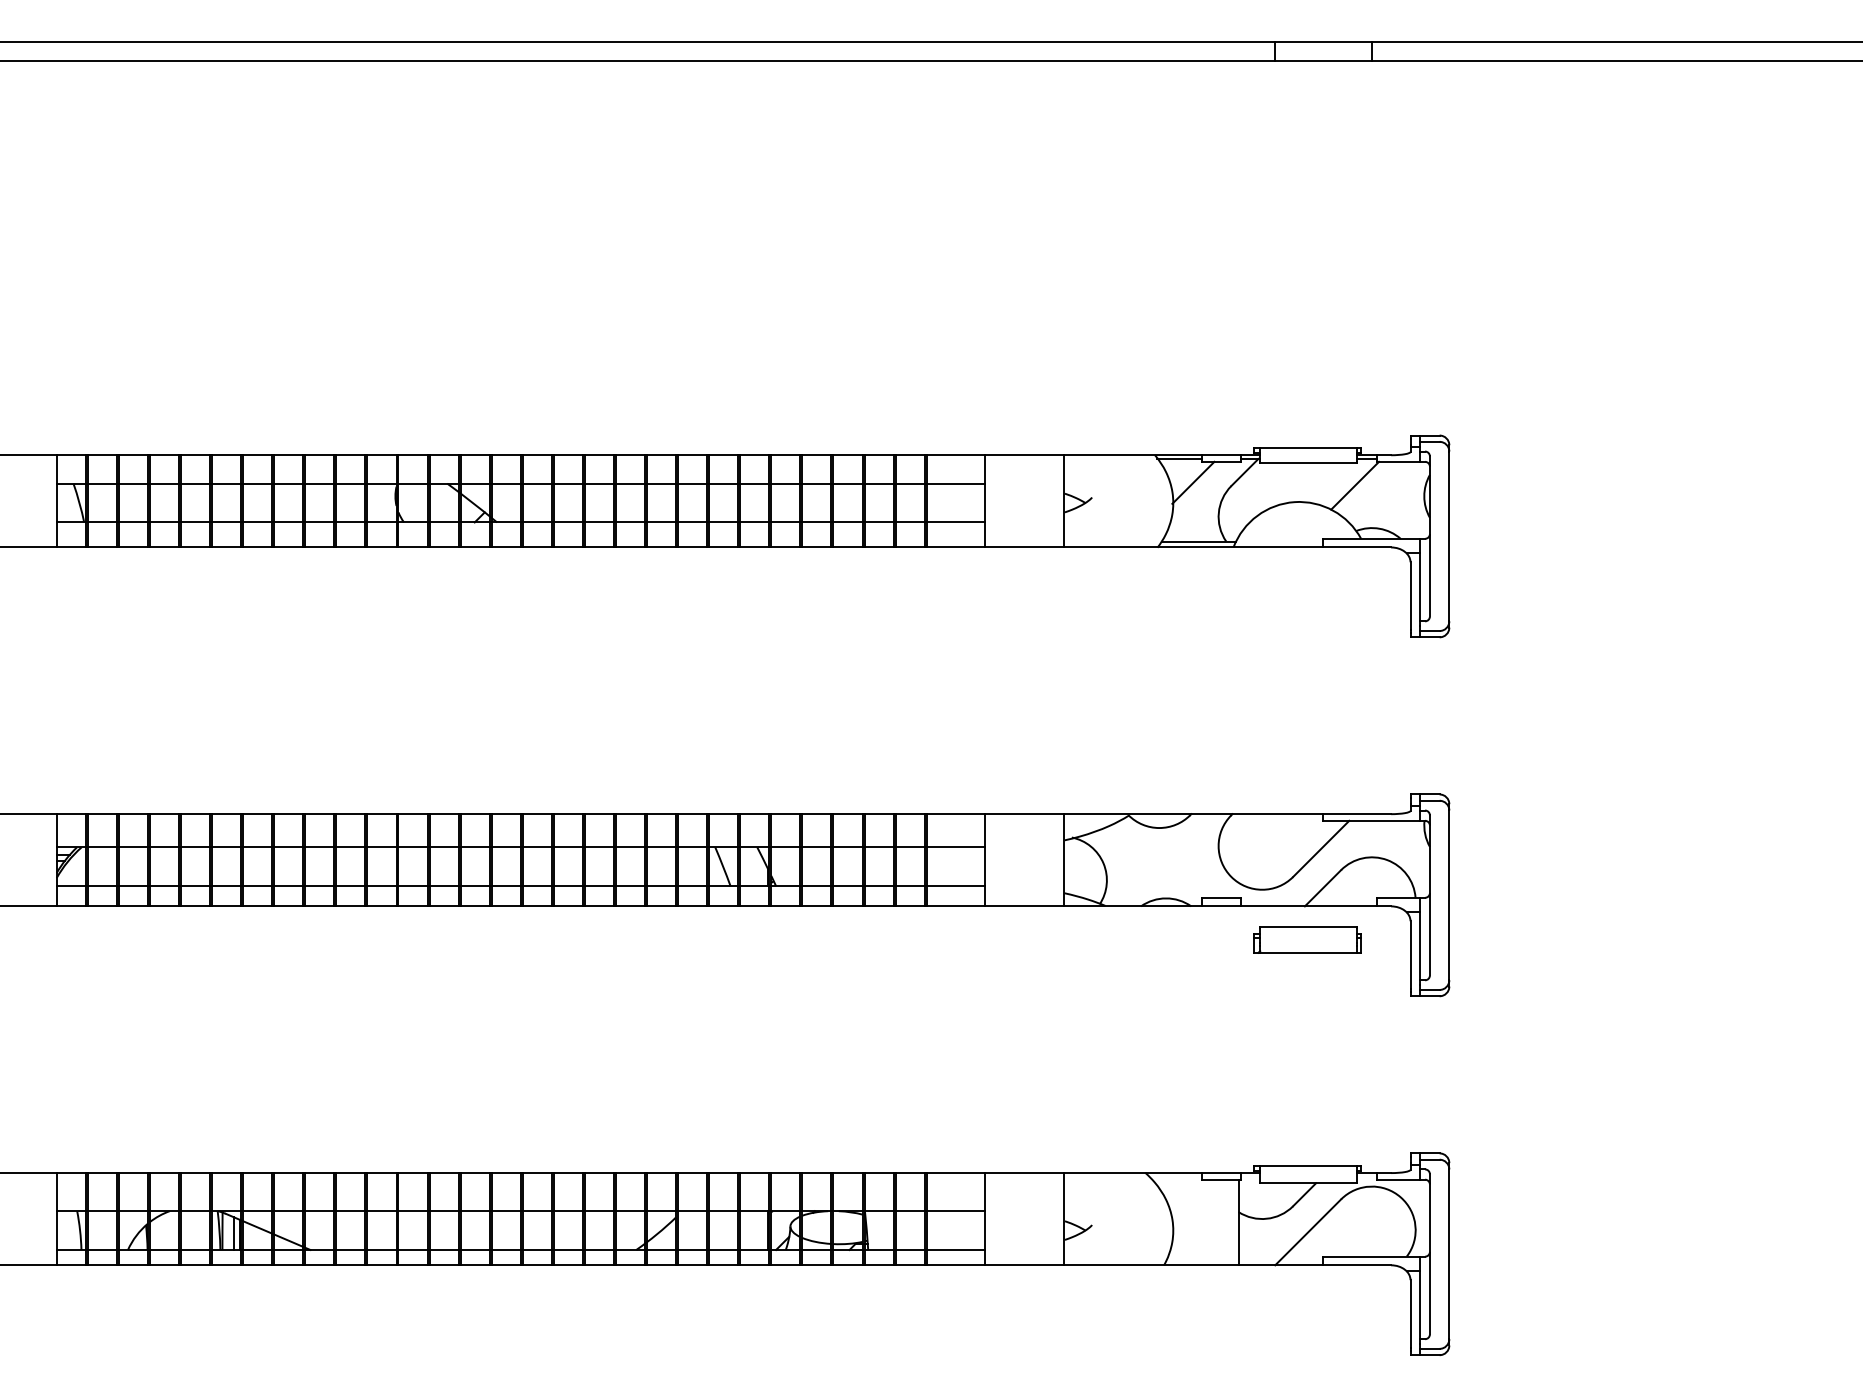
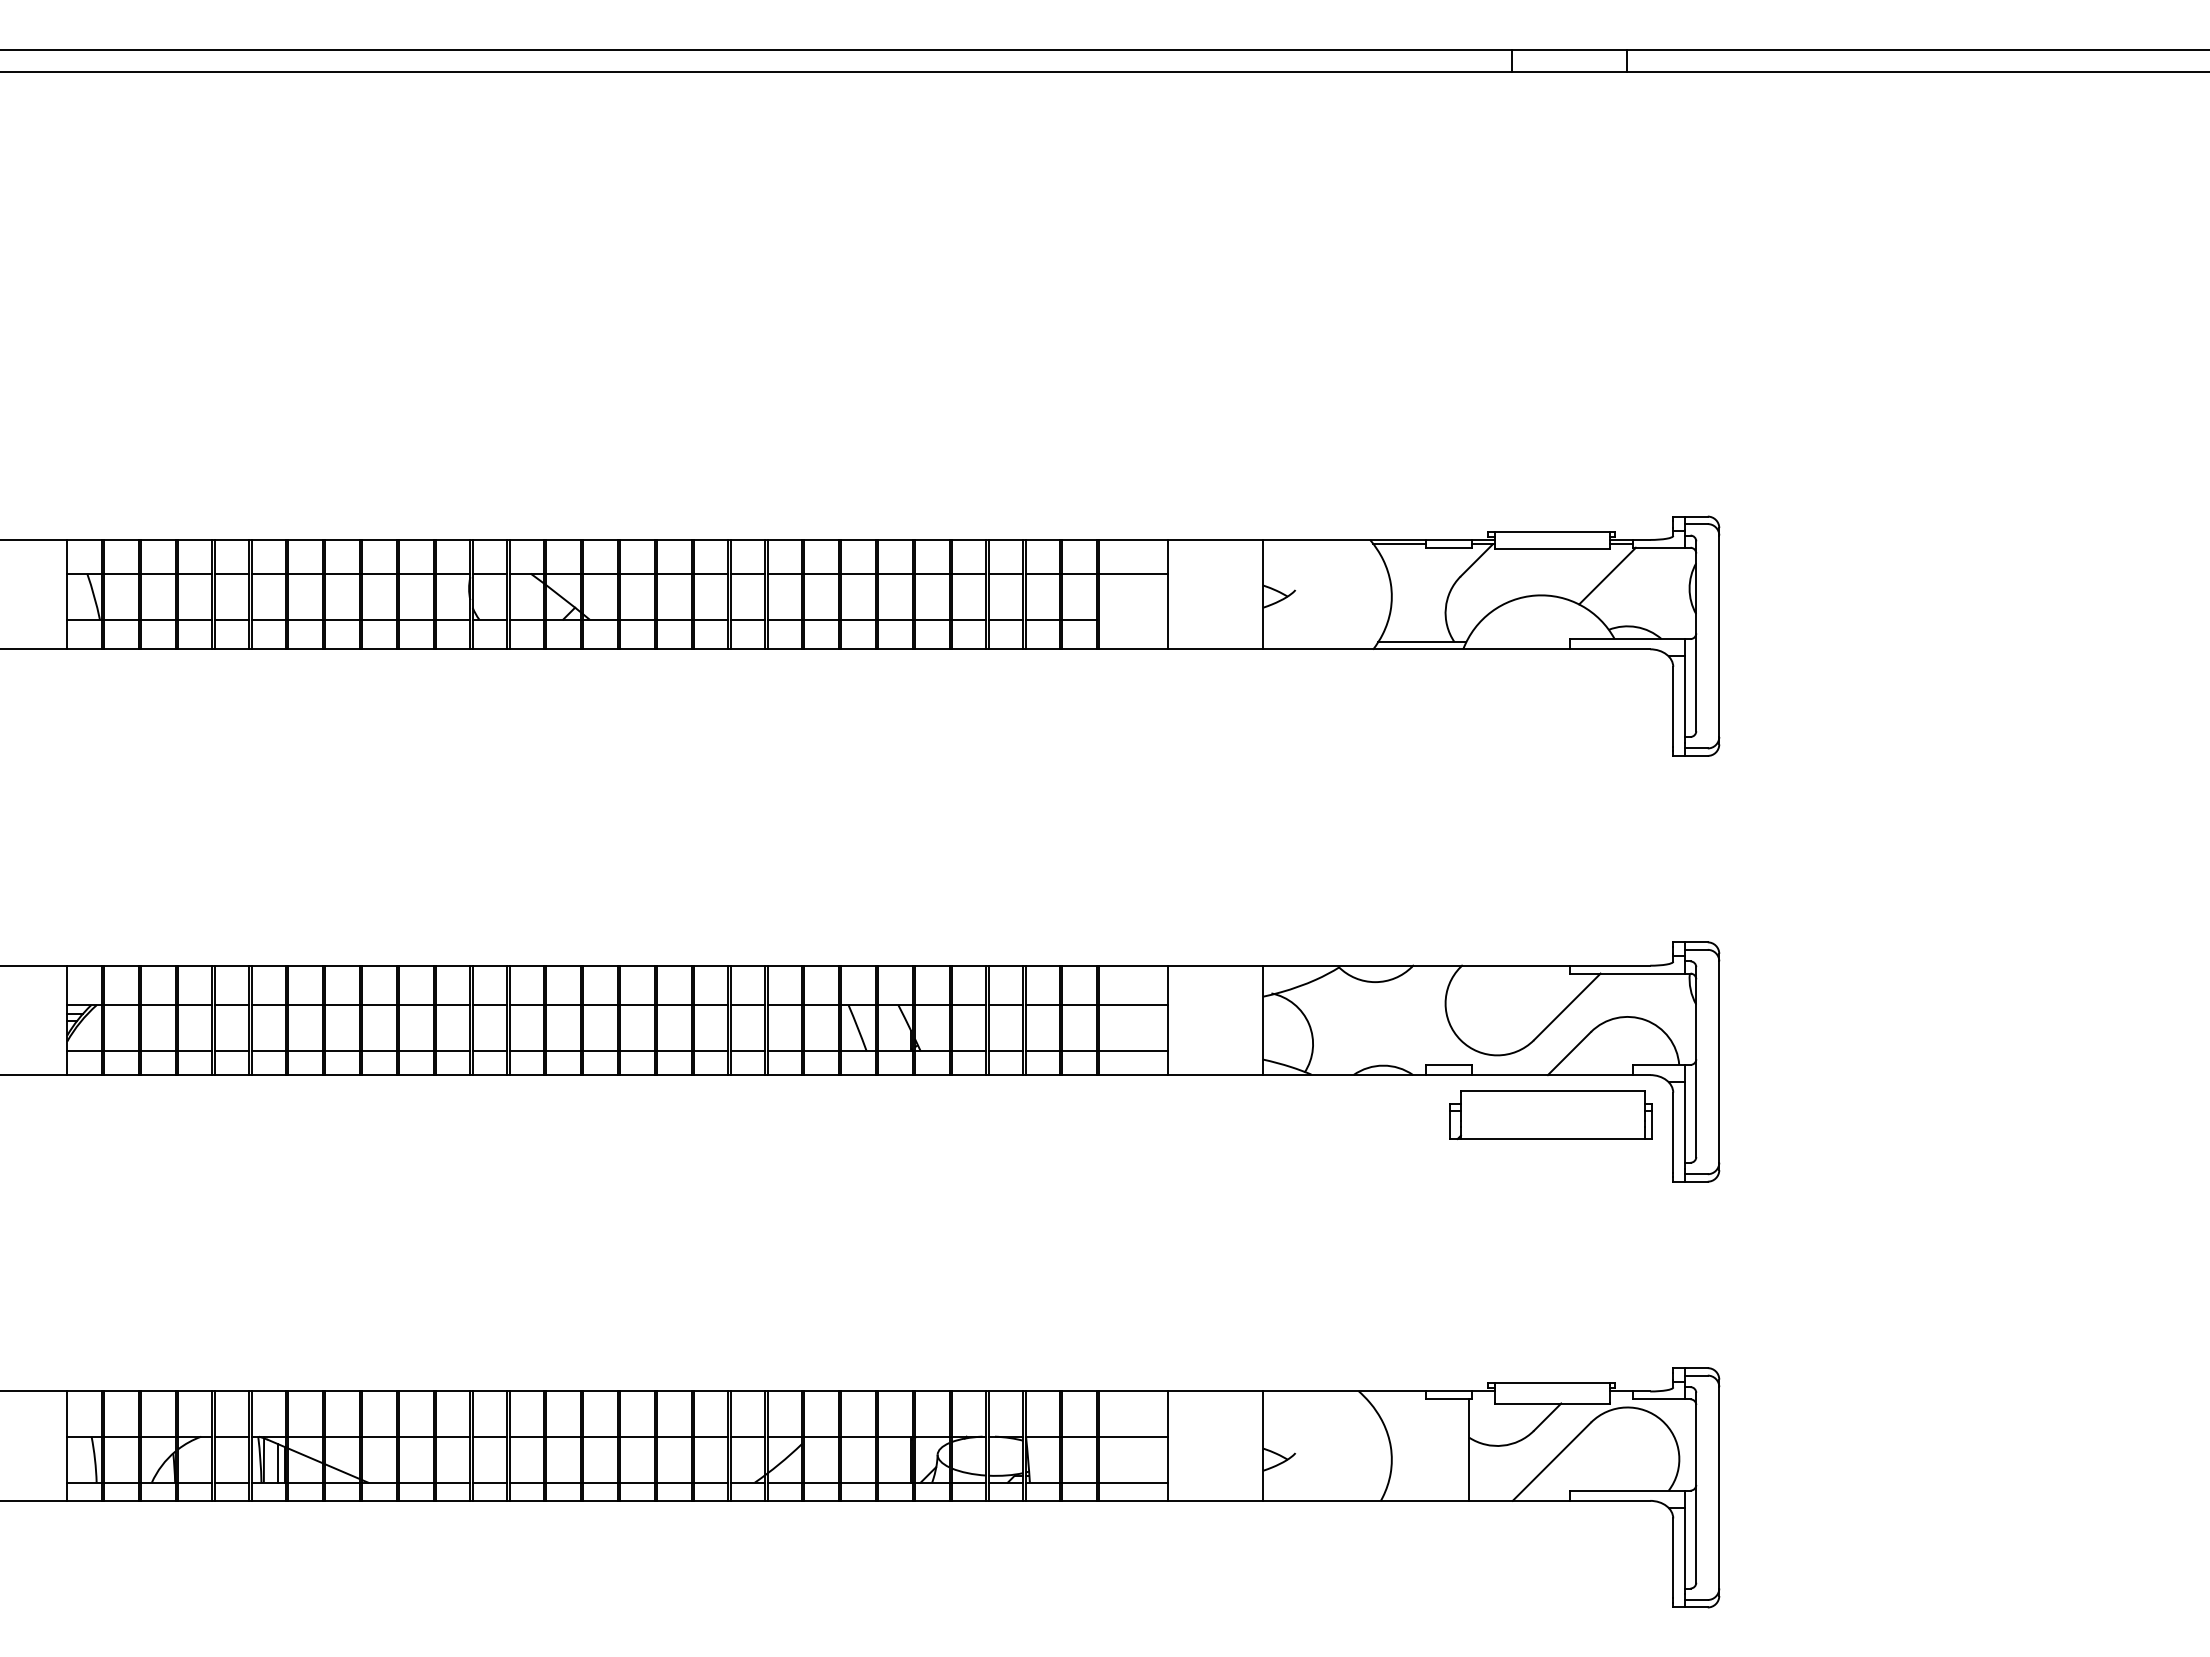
line: (1193, 482) -> (1415, 572), removed
line: (955, 522) -> (1133, 619), removed
part: (1307, 940) -> (1551, 1115), size x1.6

